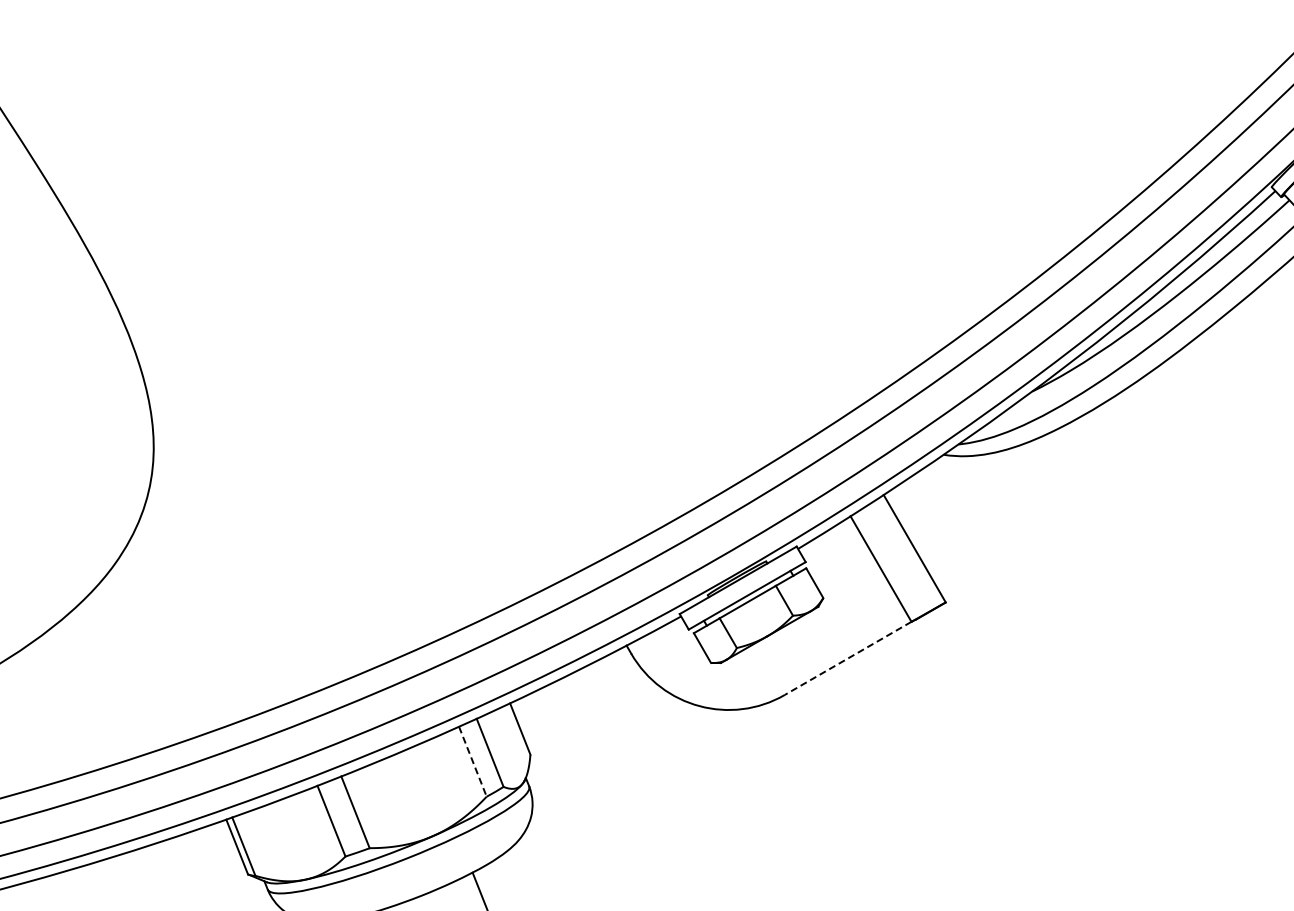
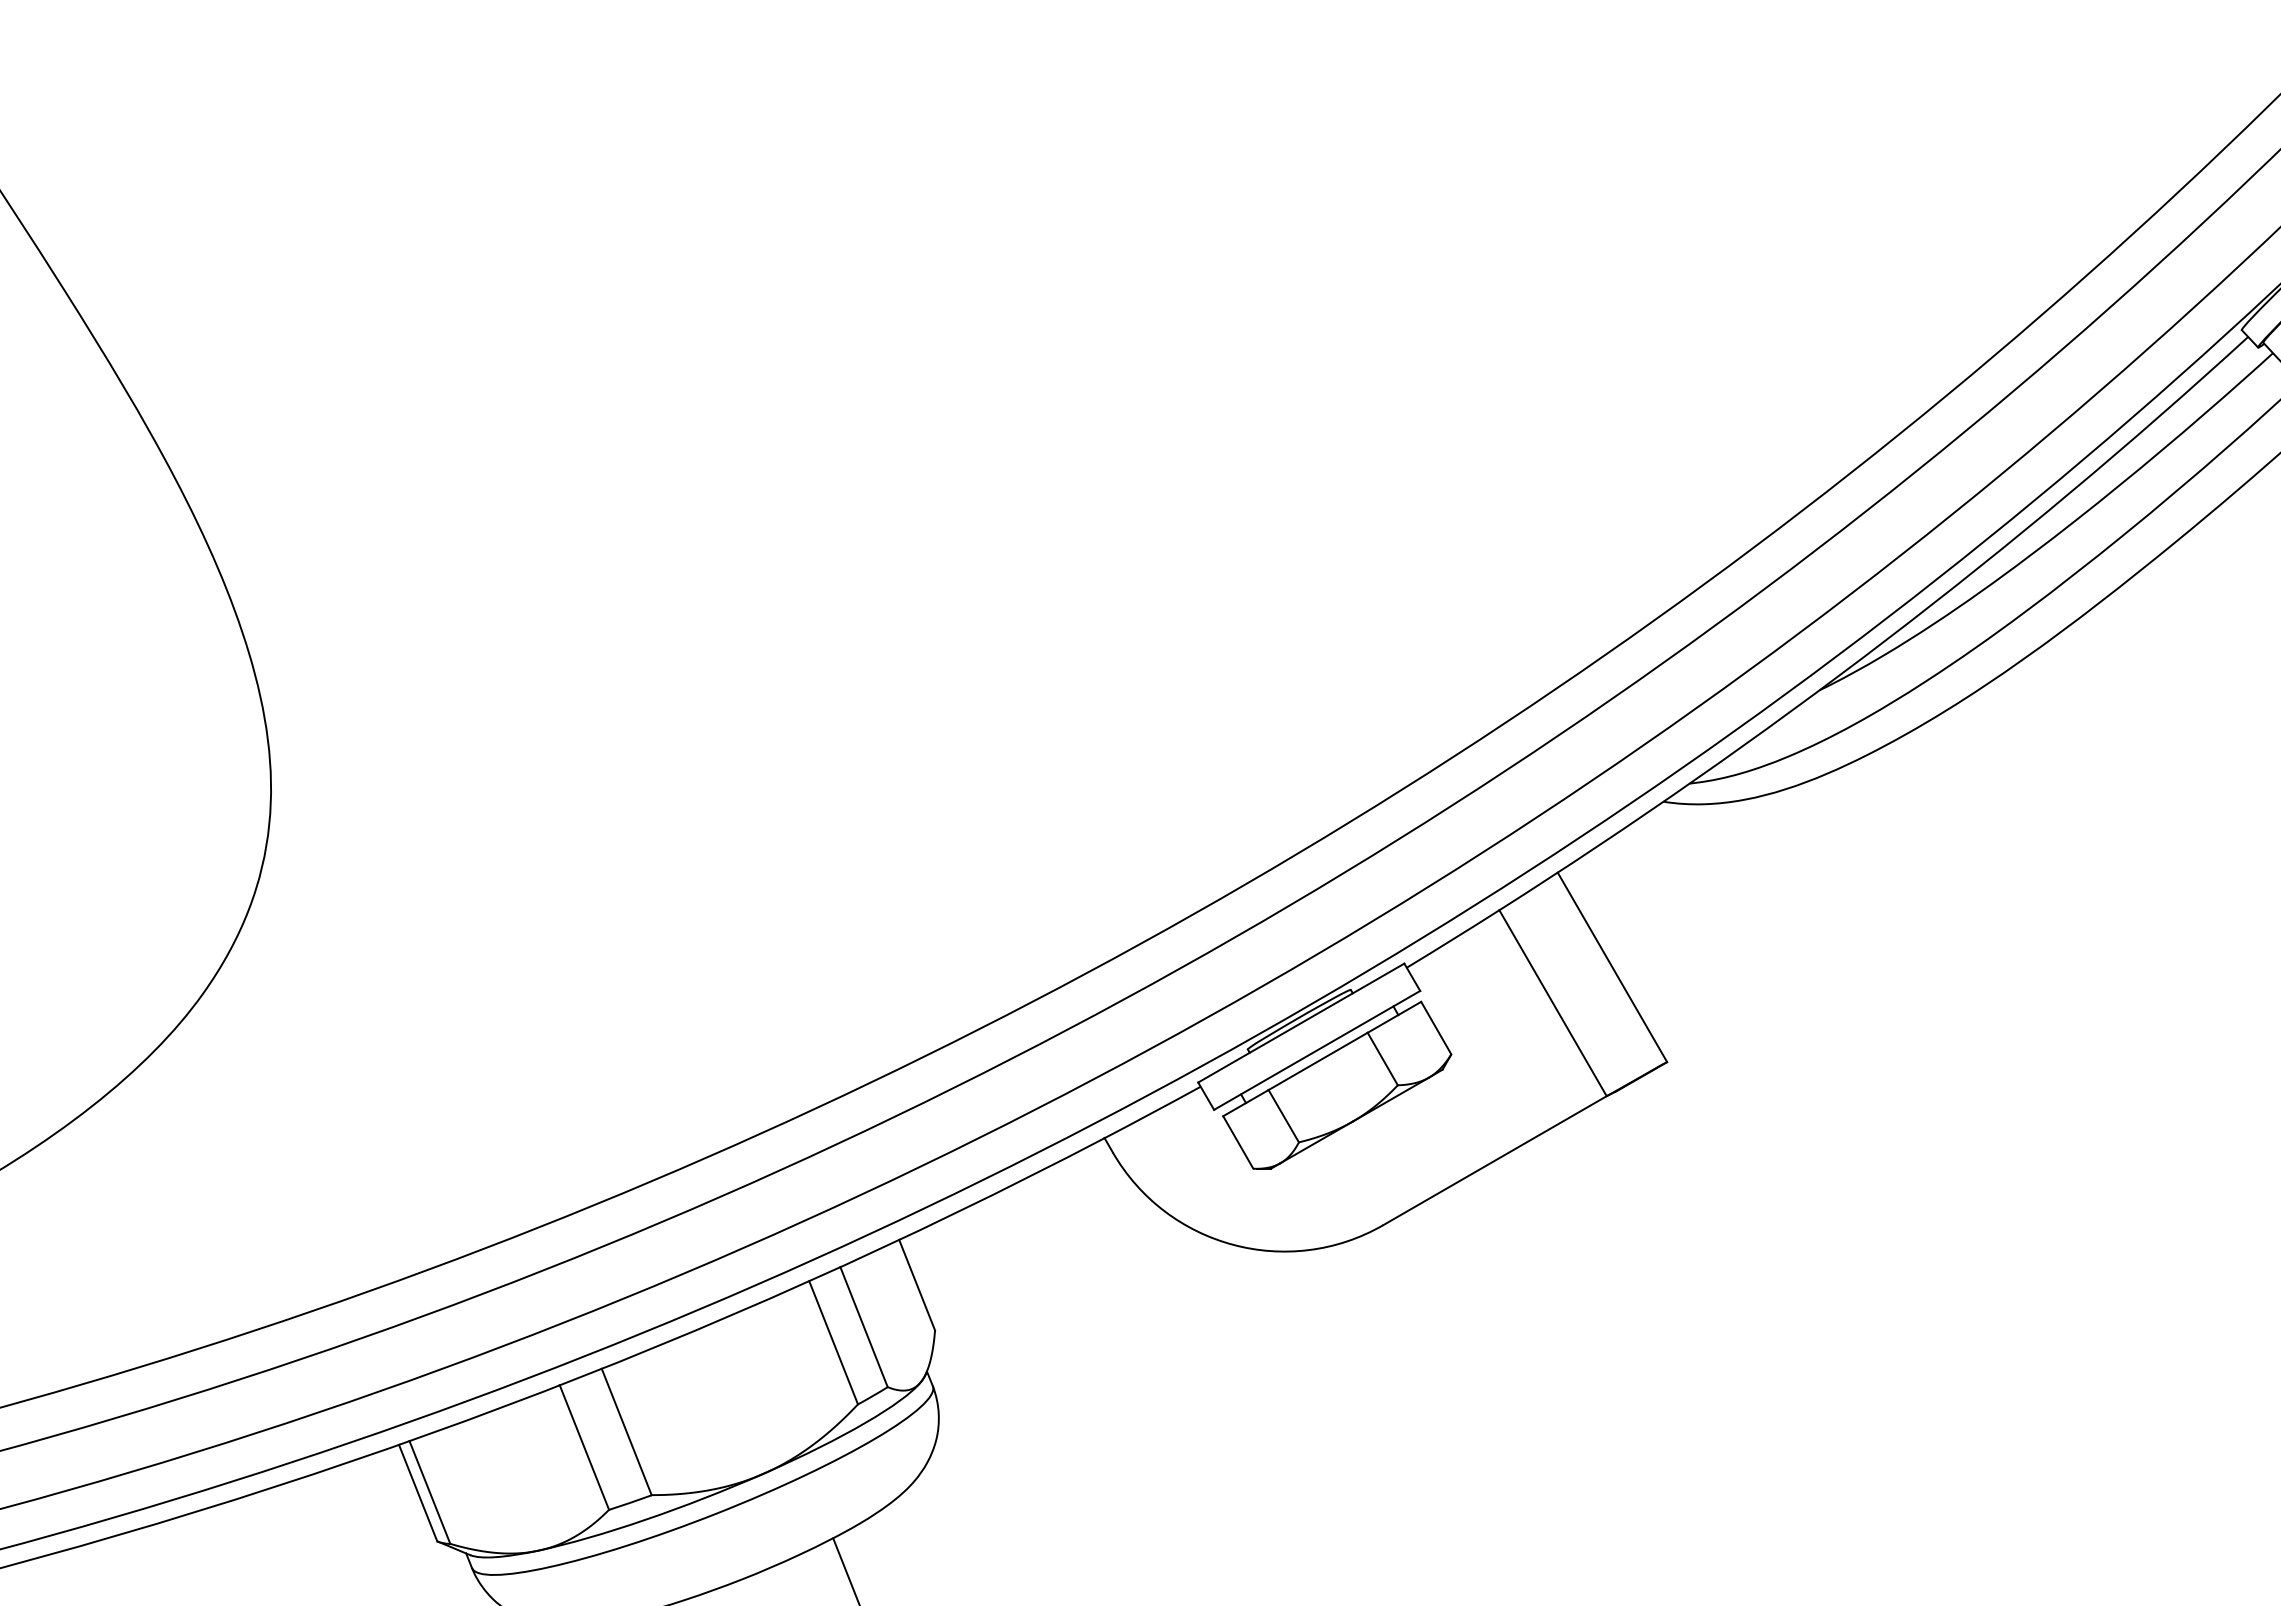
line: (847, 658) -> (1493, 1160), dashed -> solid
line: (472, 761) -> (832, 1342), dashed -> solid

